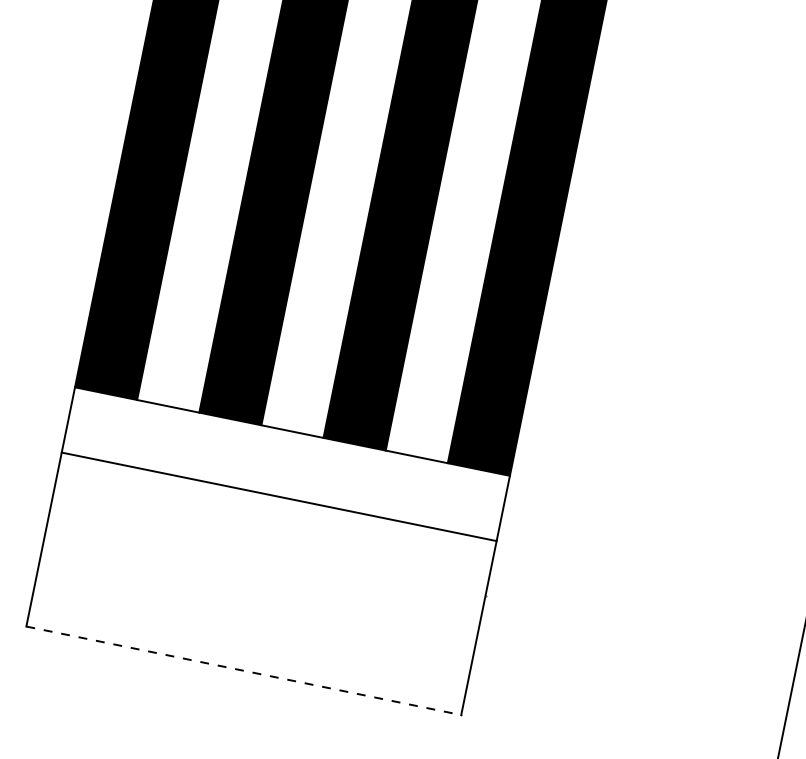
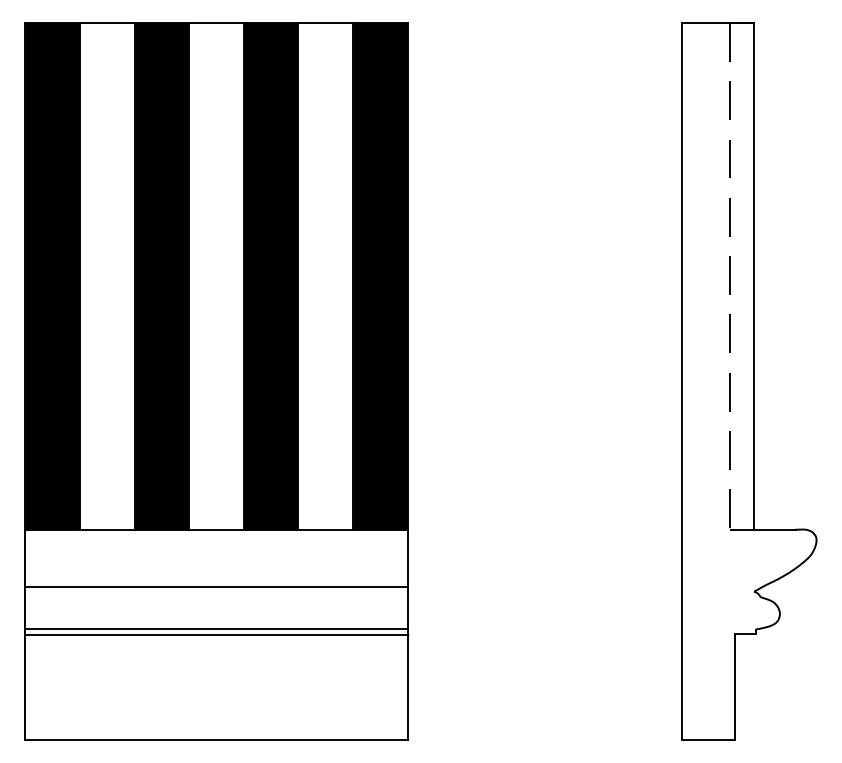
line: (269, 545) -> (216, 629), added
line: (268, 550) -> (216, 634), added
line: (244, 670) -> (216, 739), dashed -> solid

